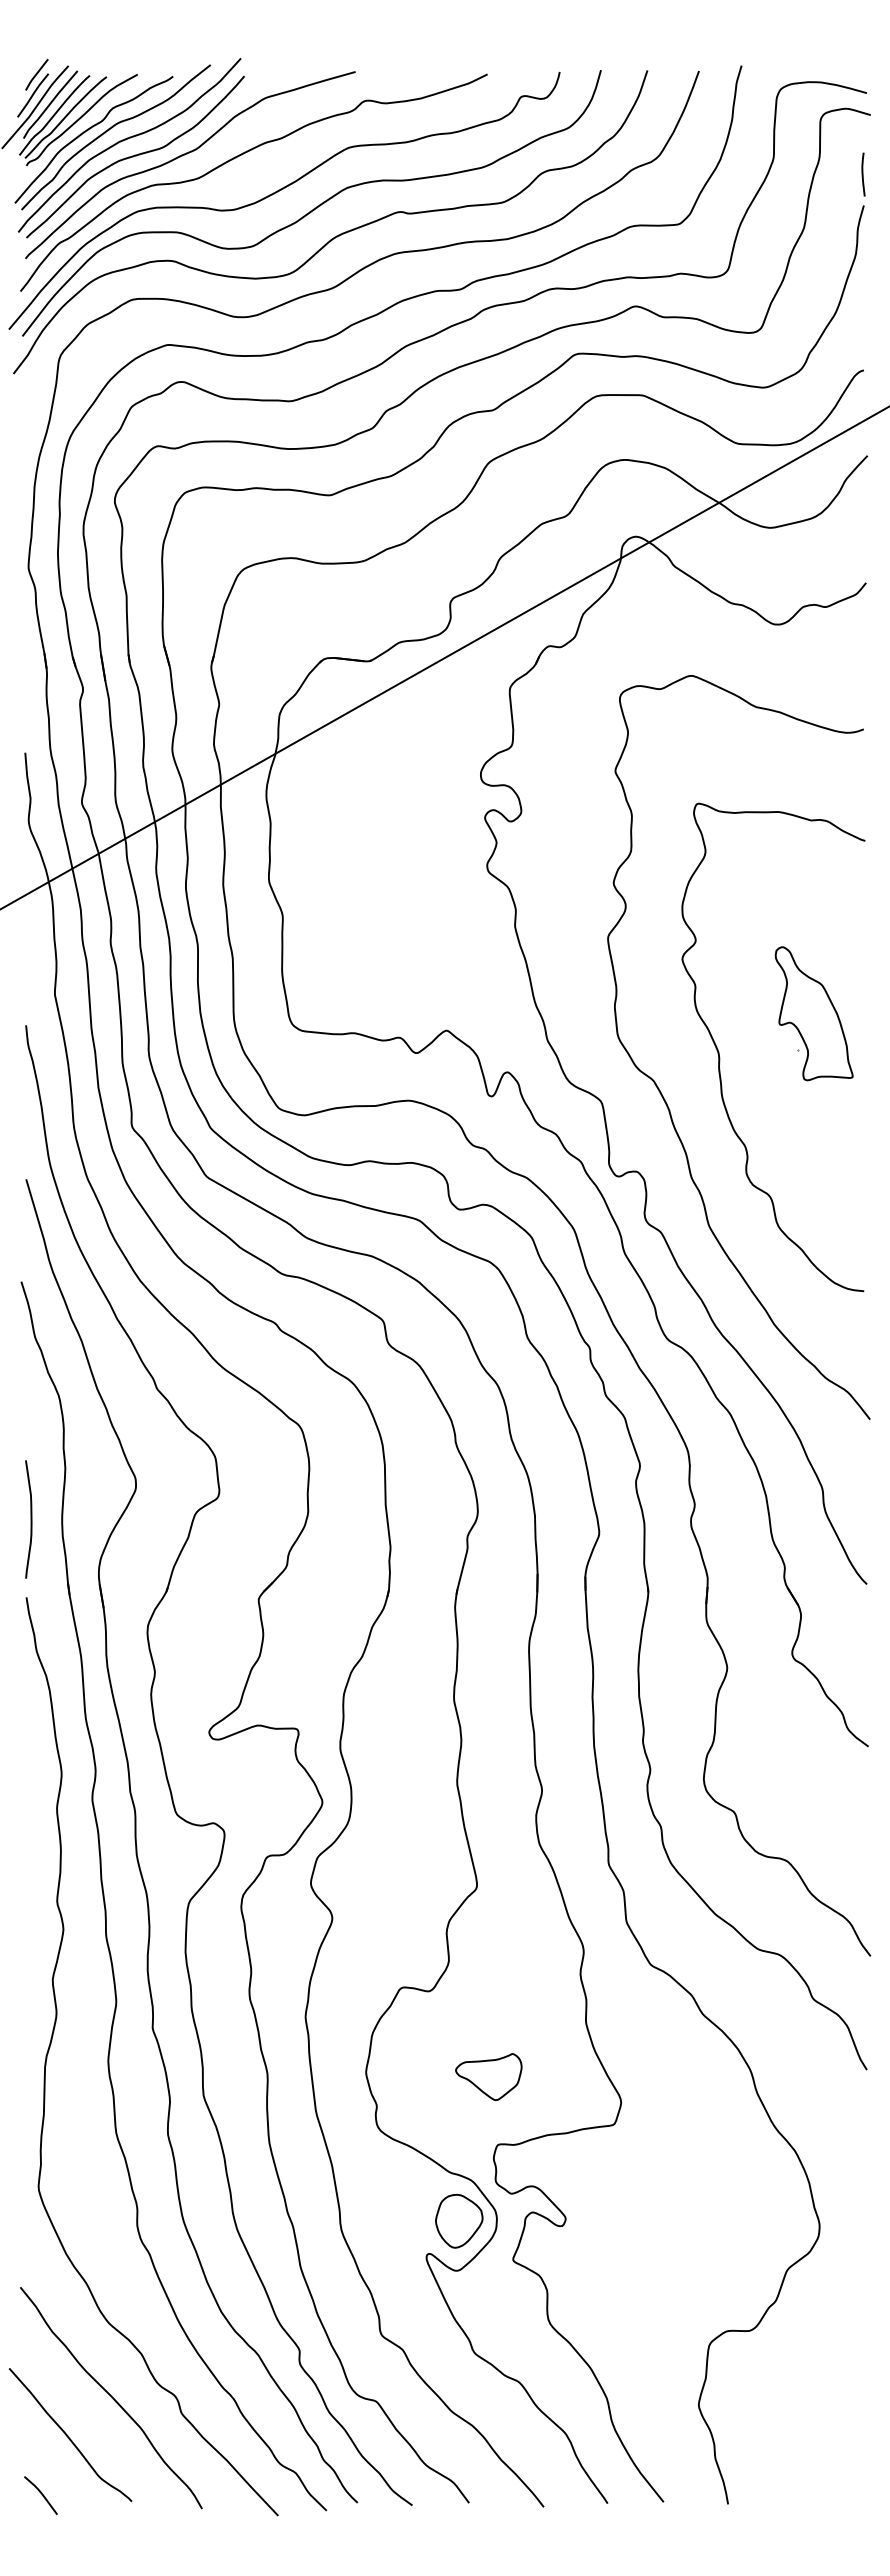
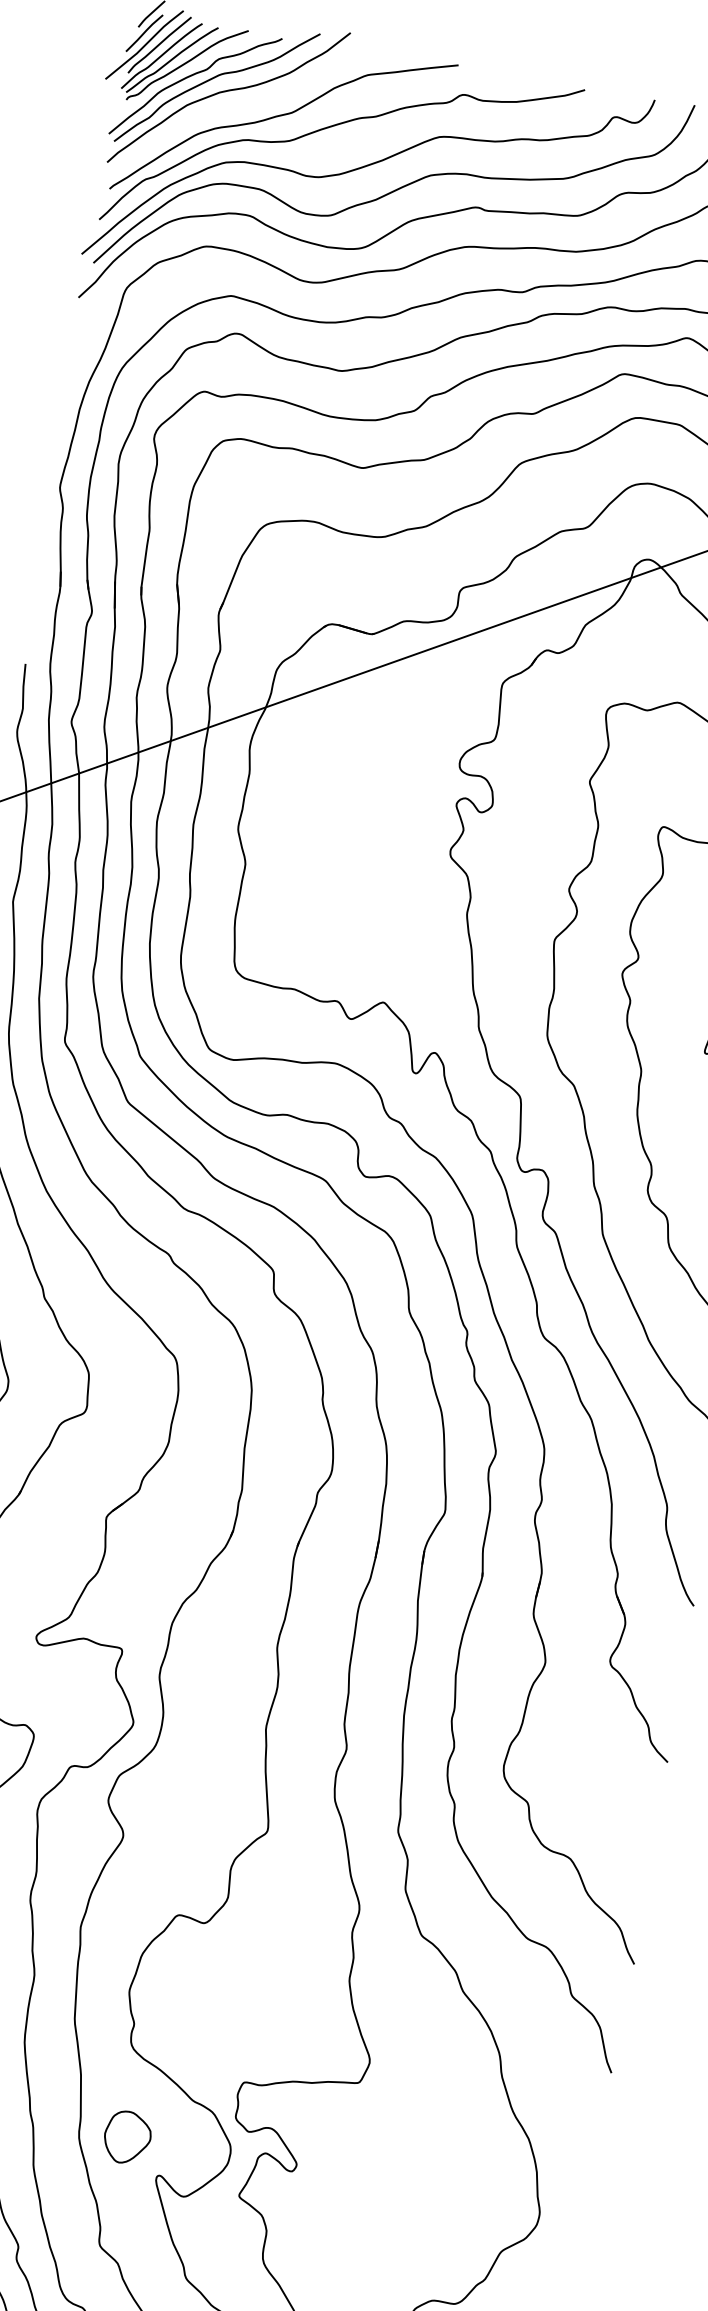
curve: (135, 156) -> (232, 109), removed
part: (488, 2076) -> (246, 2015), removed
part: (459, 2220) -> (127, 2137), moved

